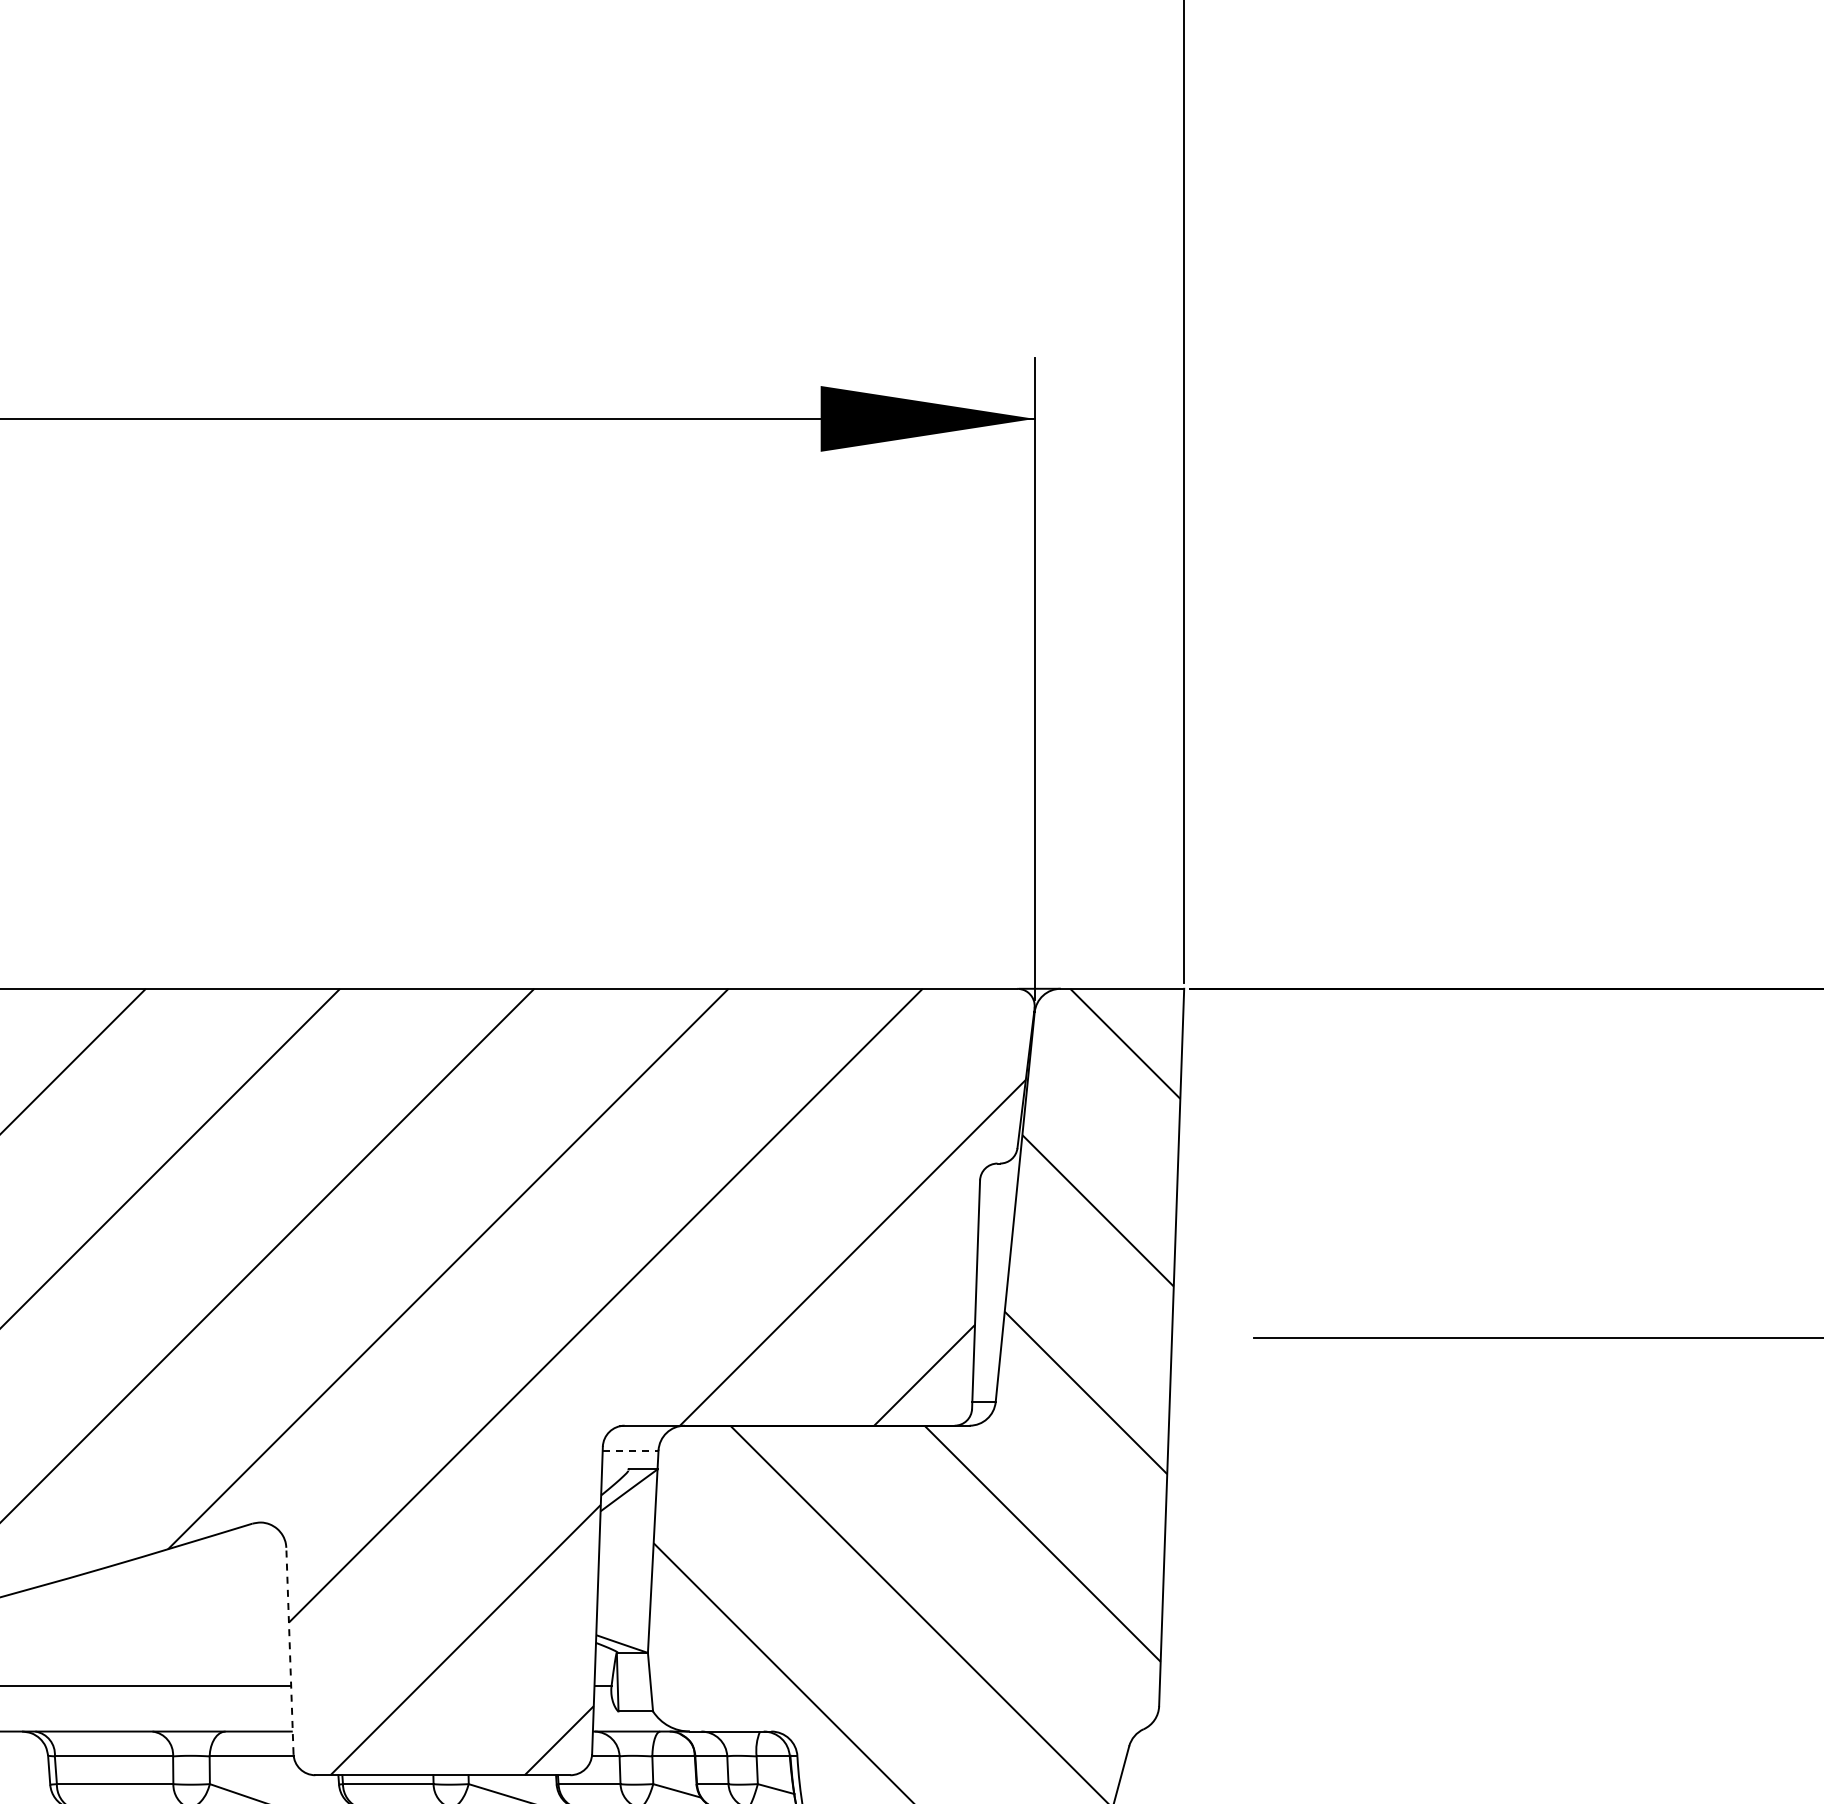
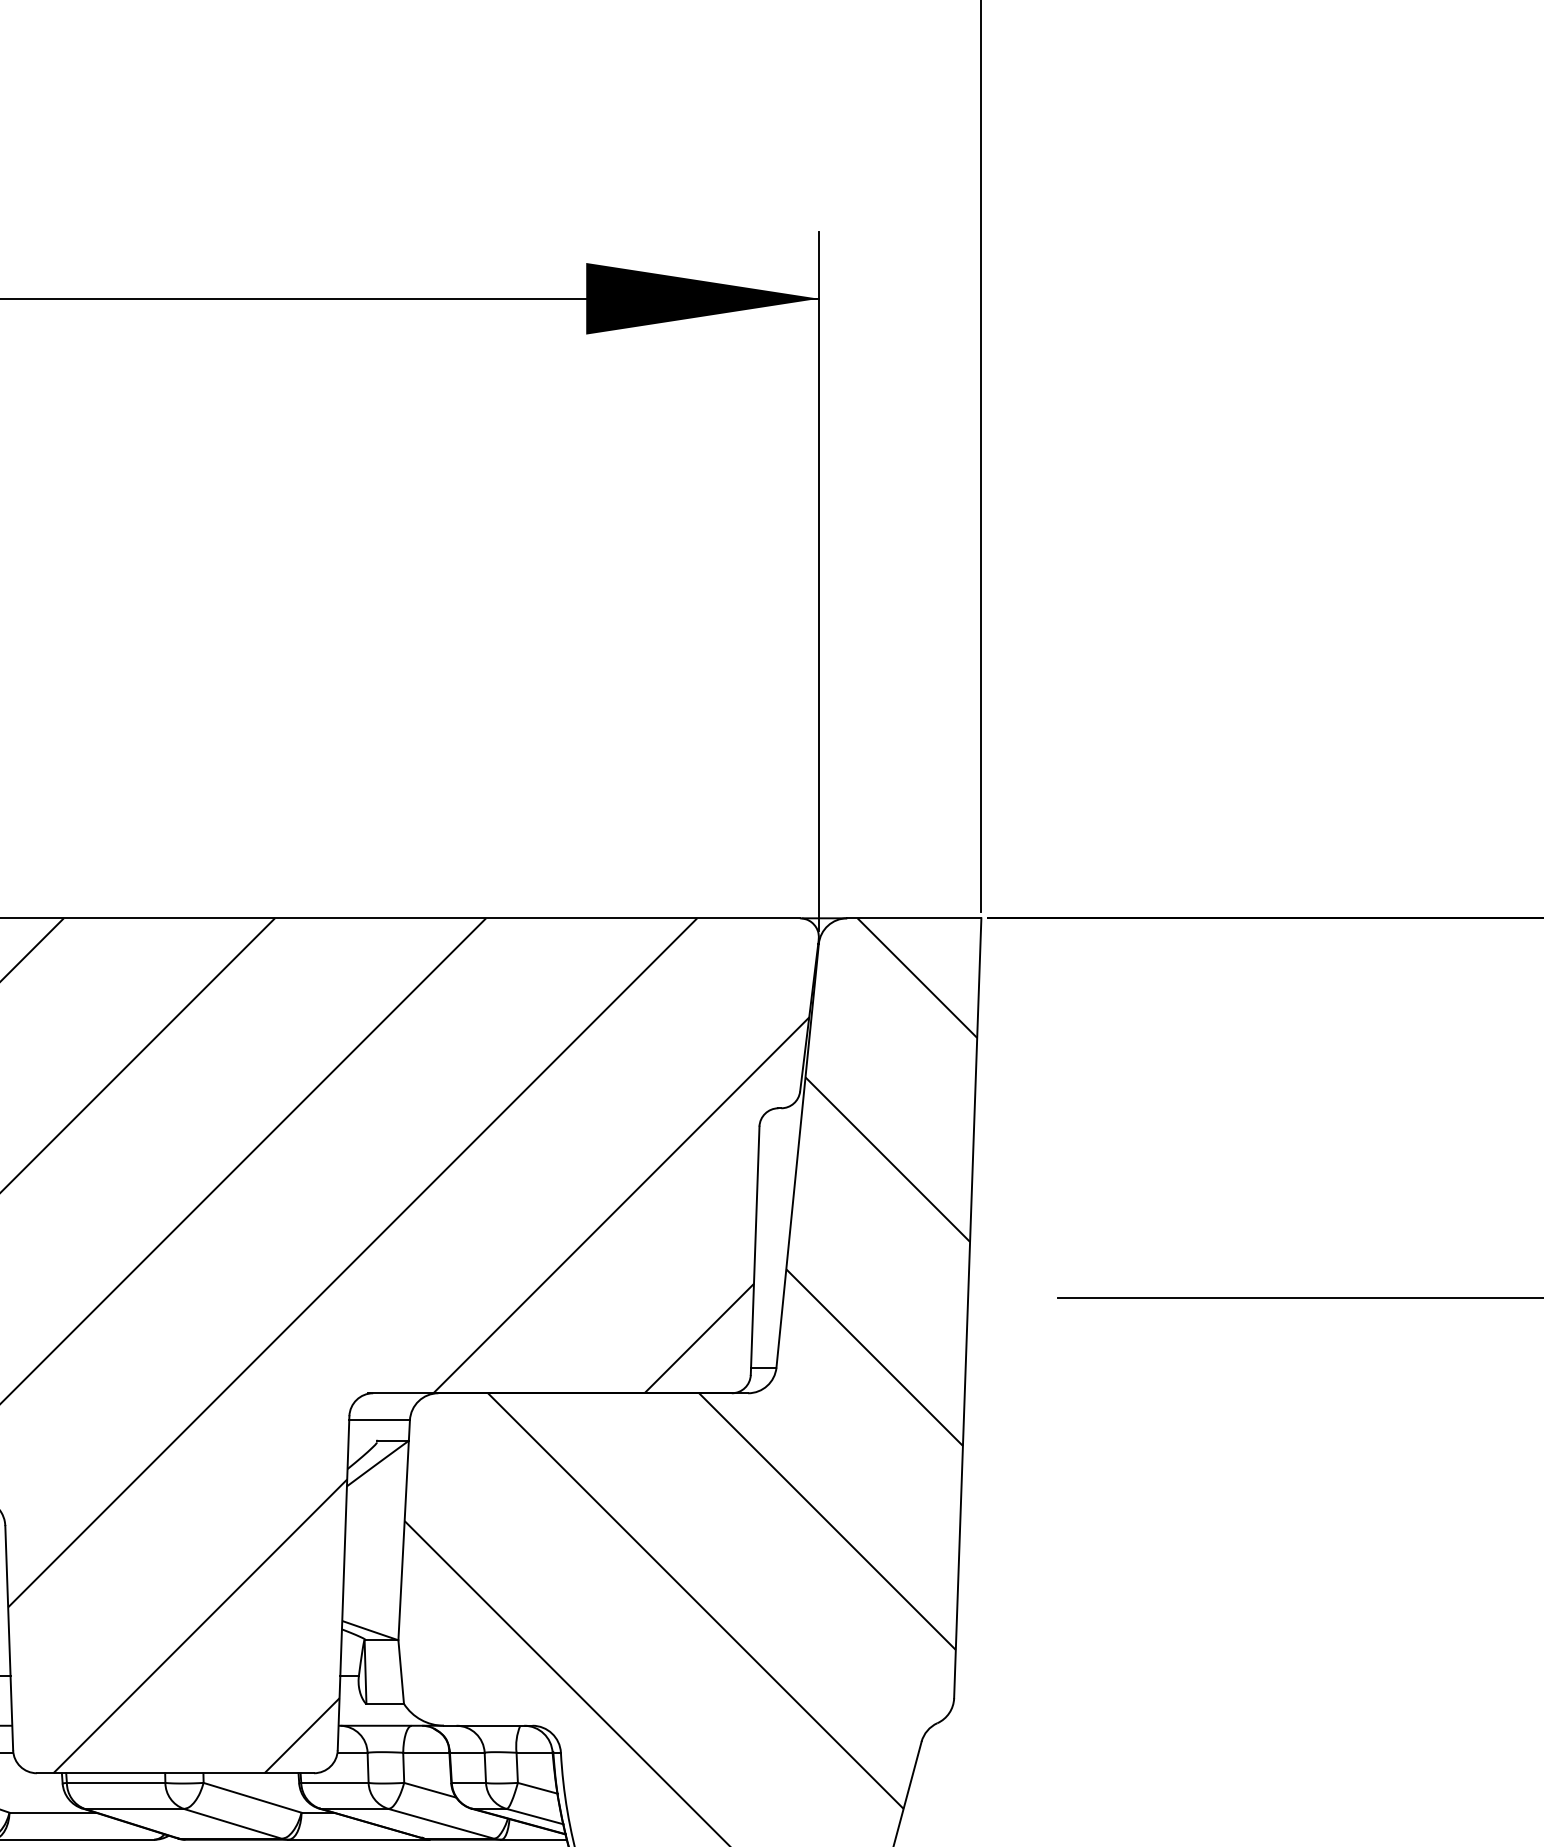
line: (630, 1450) -> (379, 1420), dashed -> solid
line: (289, 1650) -> (8, 1637), dashed -> solid

